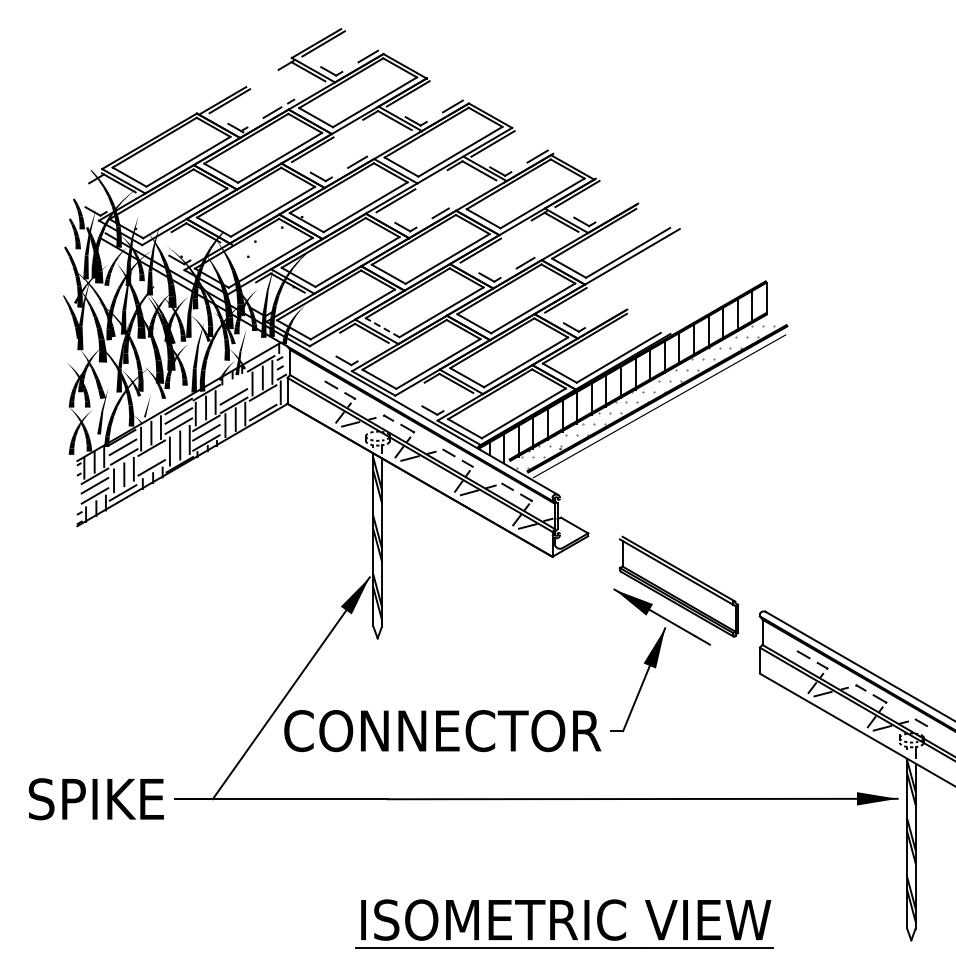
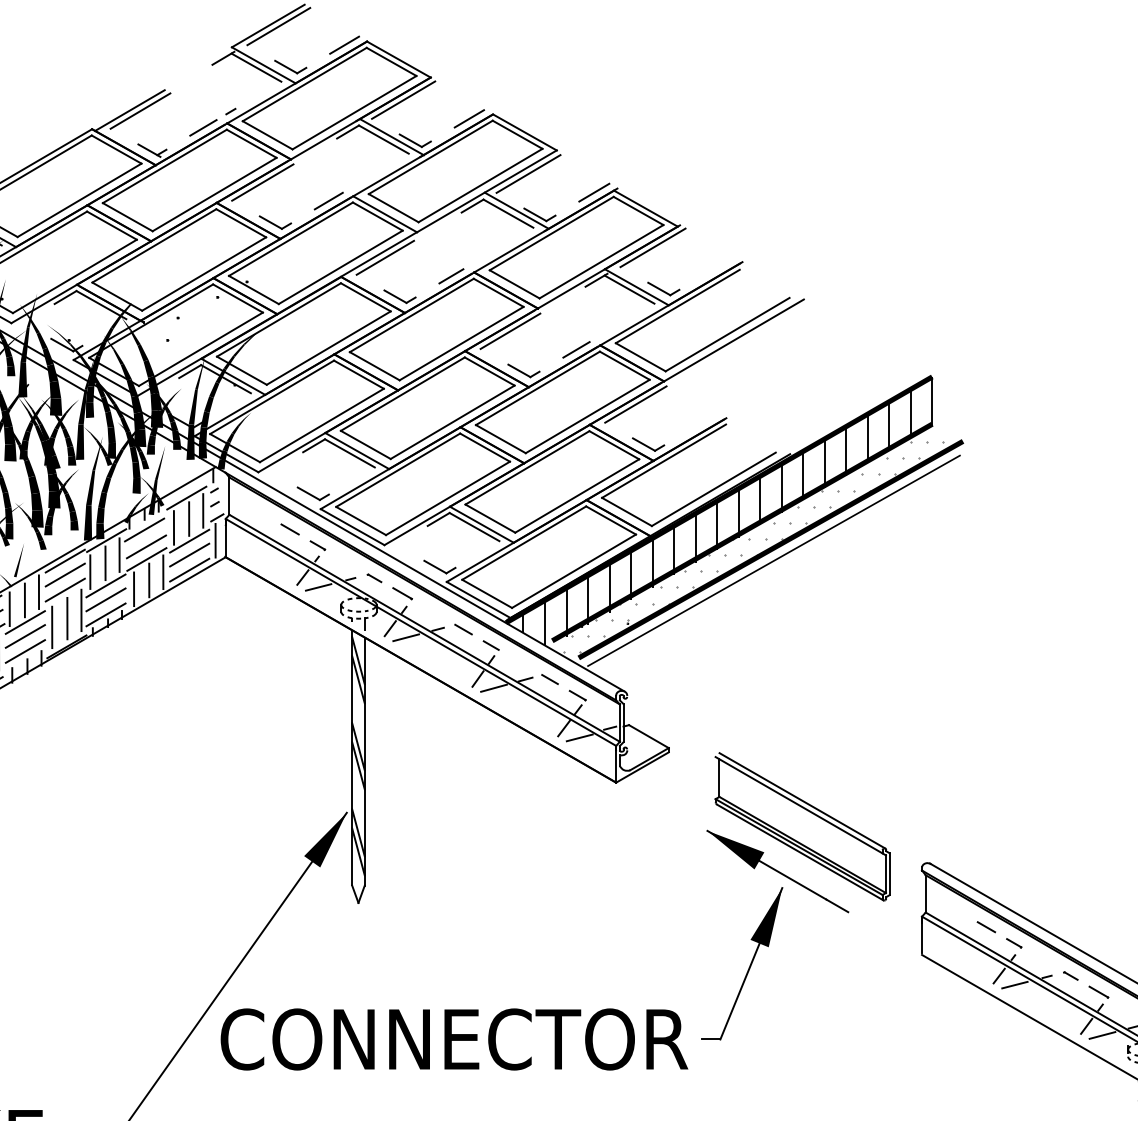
line: (382, 327) -> (365, 444), dashed -> solid
line: (232, 385) -> (144, 530), added
line: (262, 402) -> (188, 555), added
line: (151, 457) -> (25, 636), added

